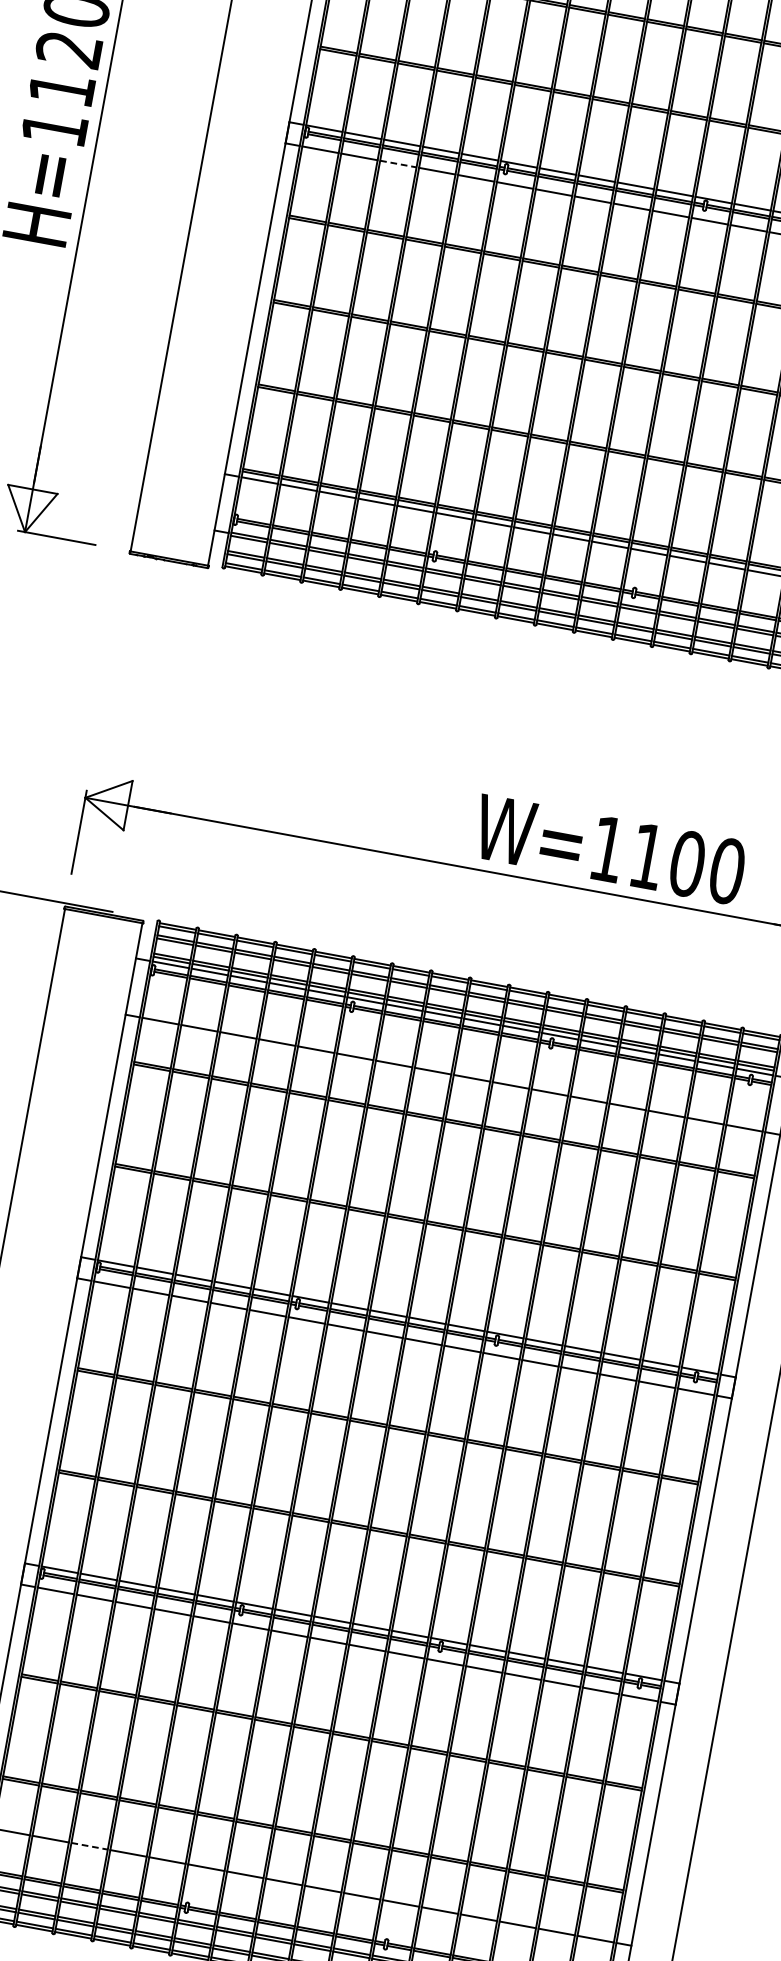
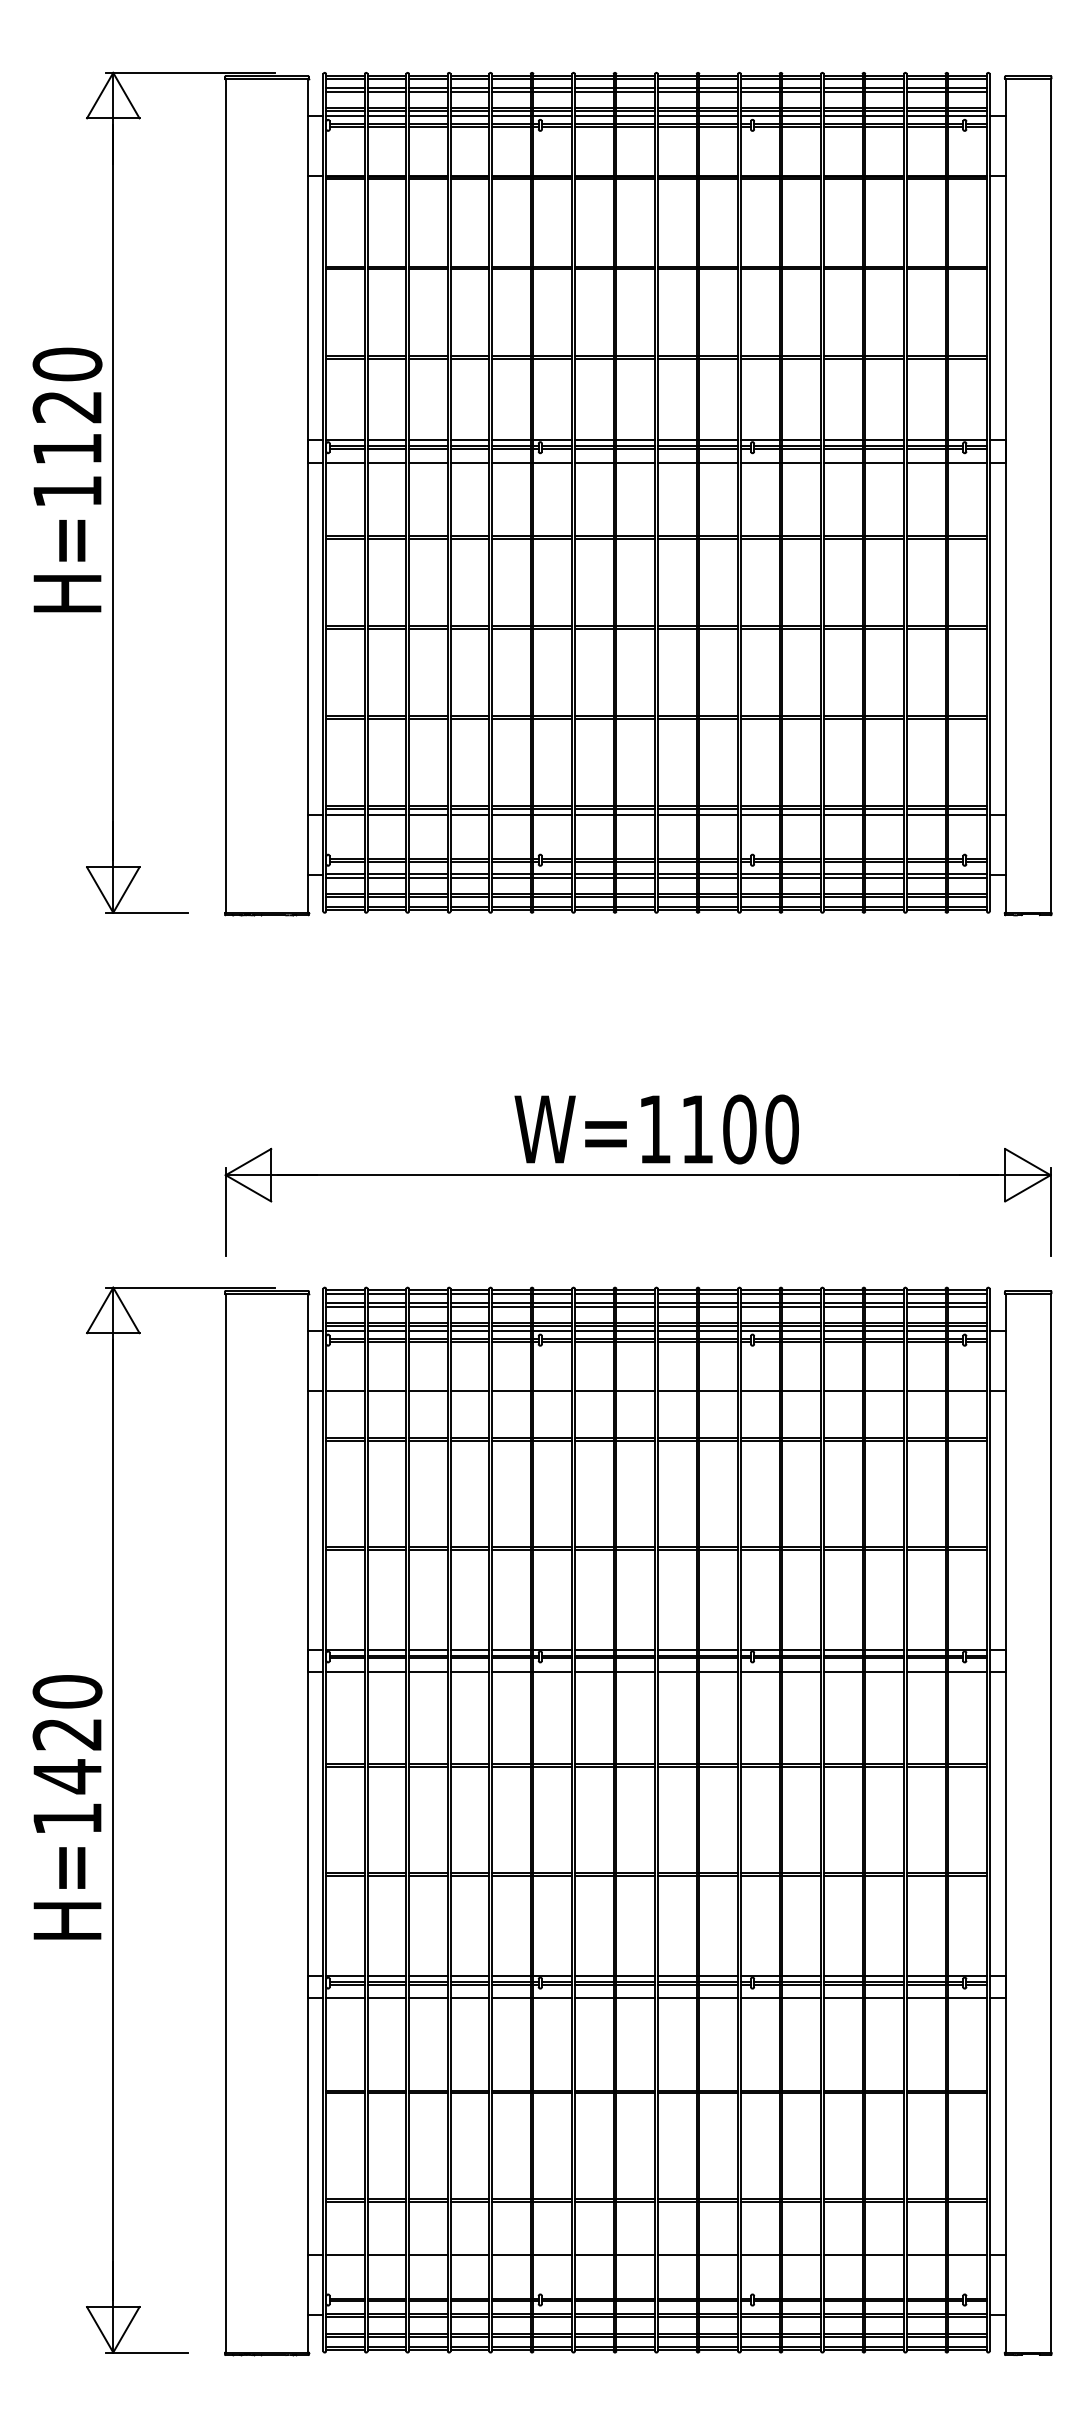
line: (398, 163) -> (428, 462), dashed -> solid
text: (609, 849) -> (656, 1129), moved
line: (89, 1846) -> (428, 2255), dashed -> solid

